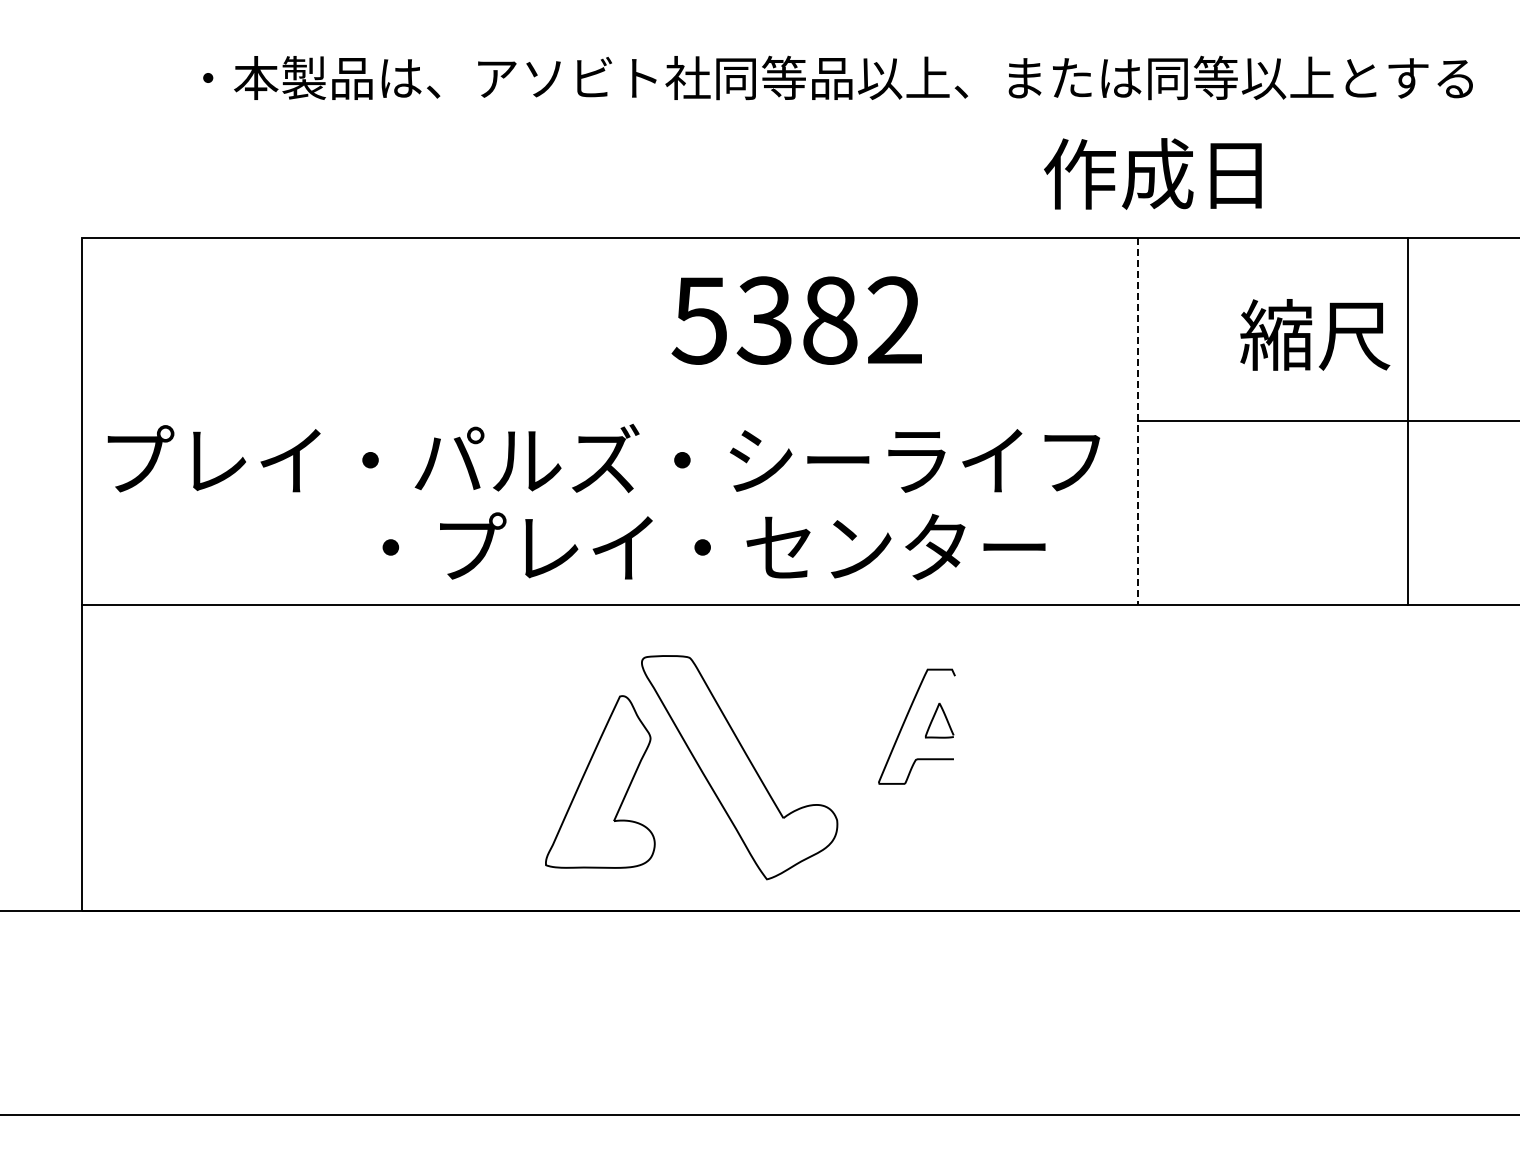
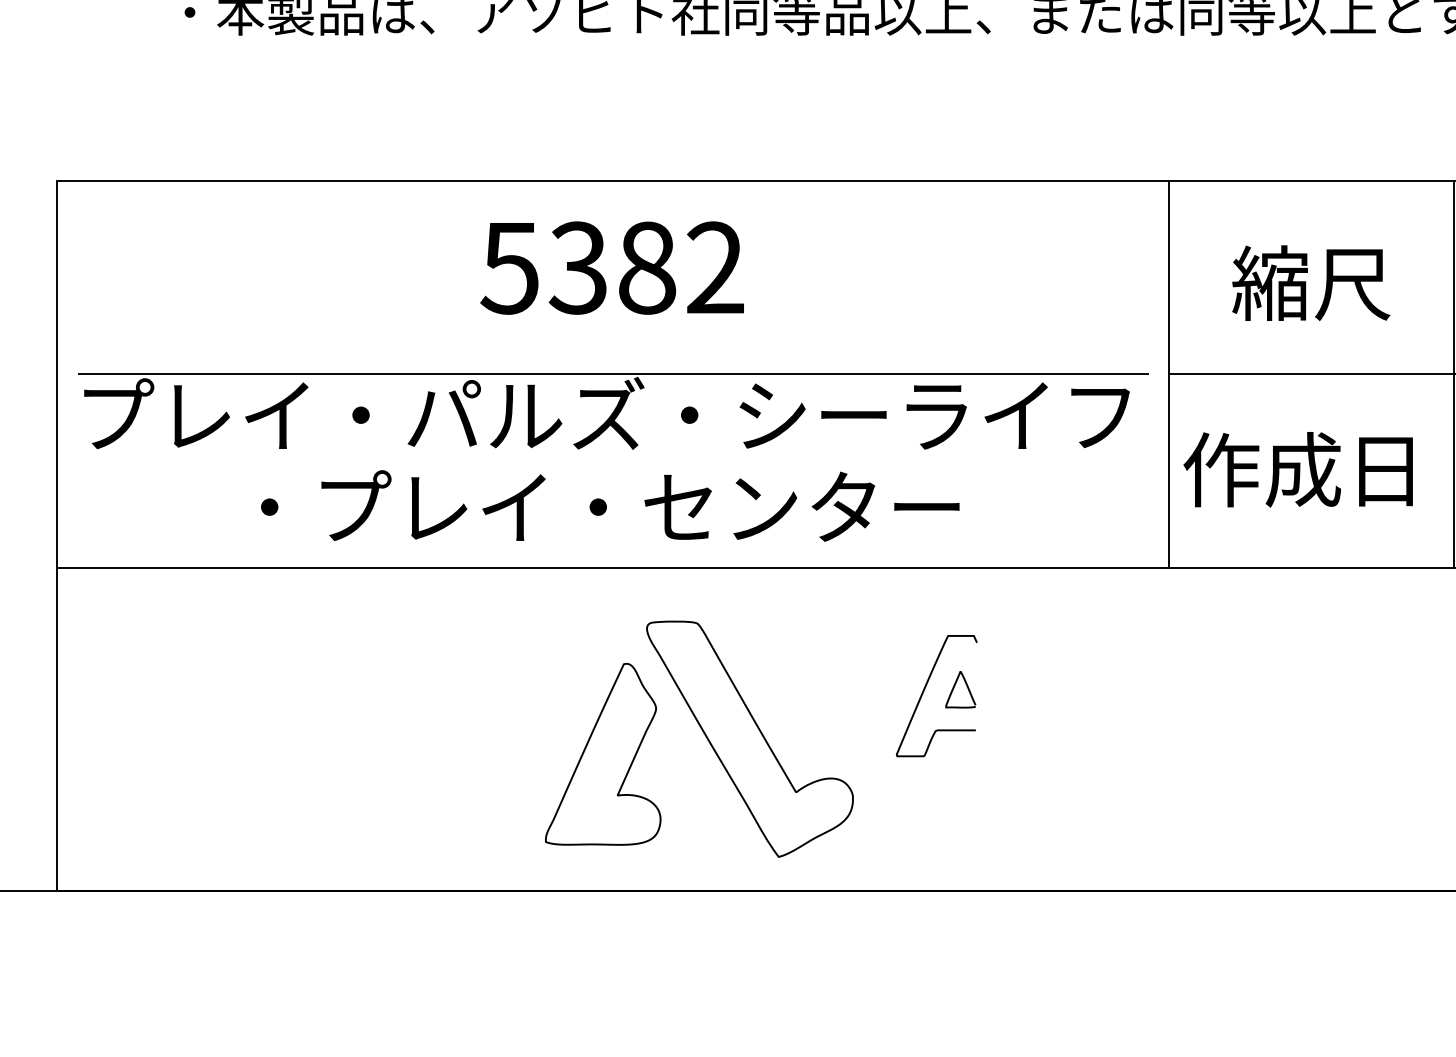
text: (1152, 173) -> (1297, 469), moved
text: (796, 320) -> (611, 268), moved
text: (1315, 334) -> (1311, 282), moved
line: (609, 421) -> (612, 374), added
line: (1137, 421) -> (1169, 374), dashed -> solid
text: (713, 546) -> (609, 506), moved

